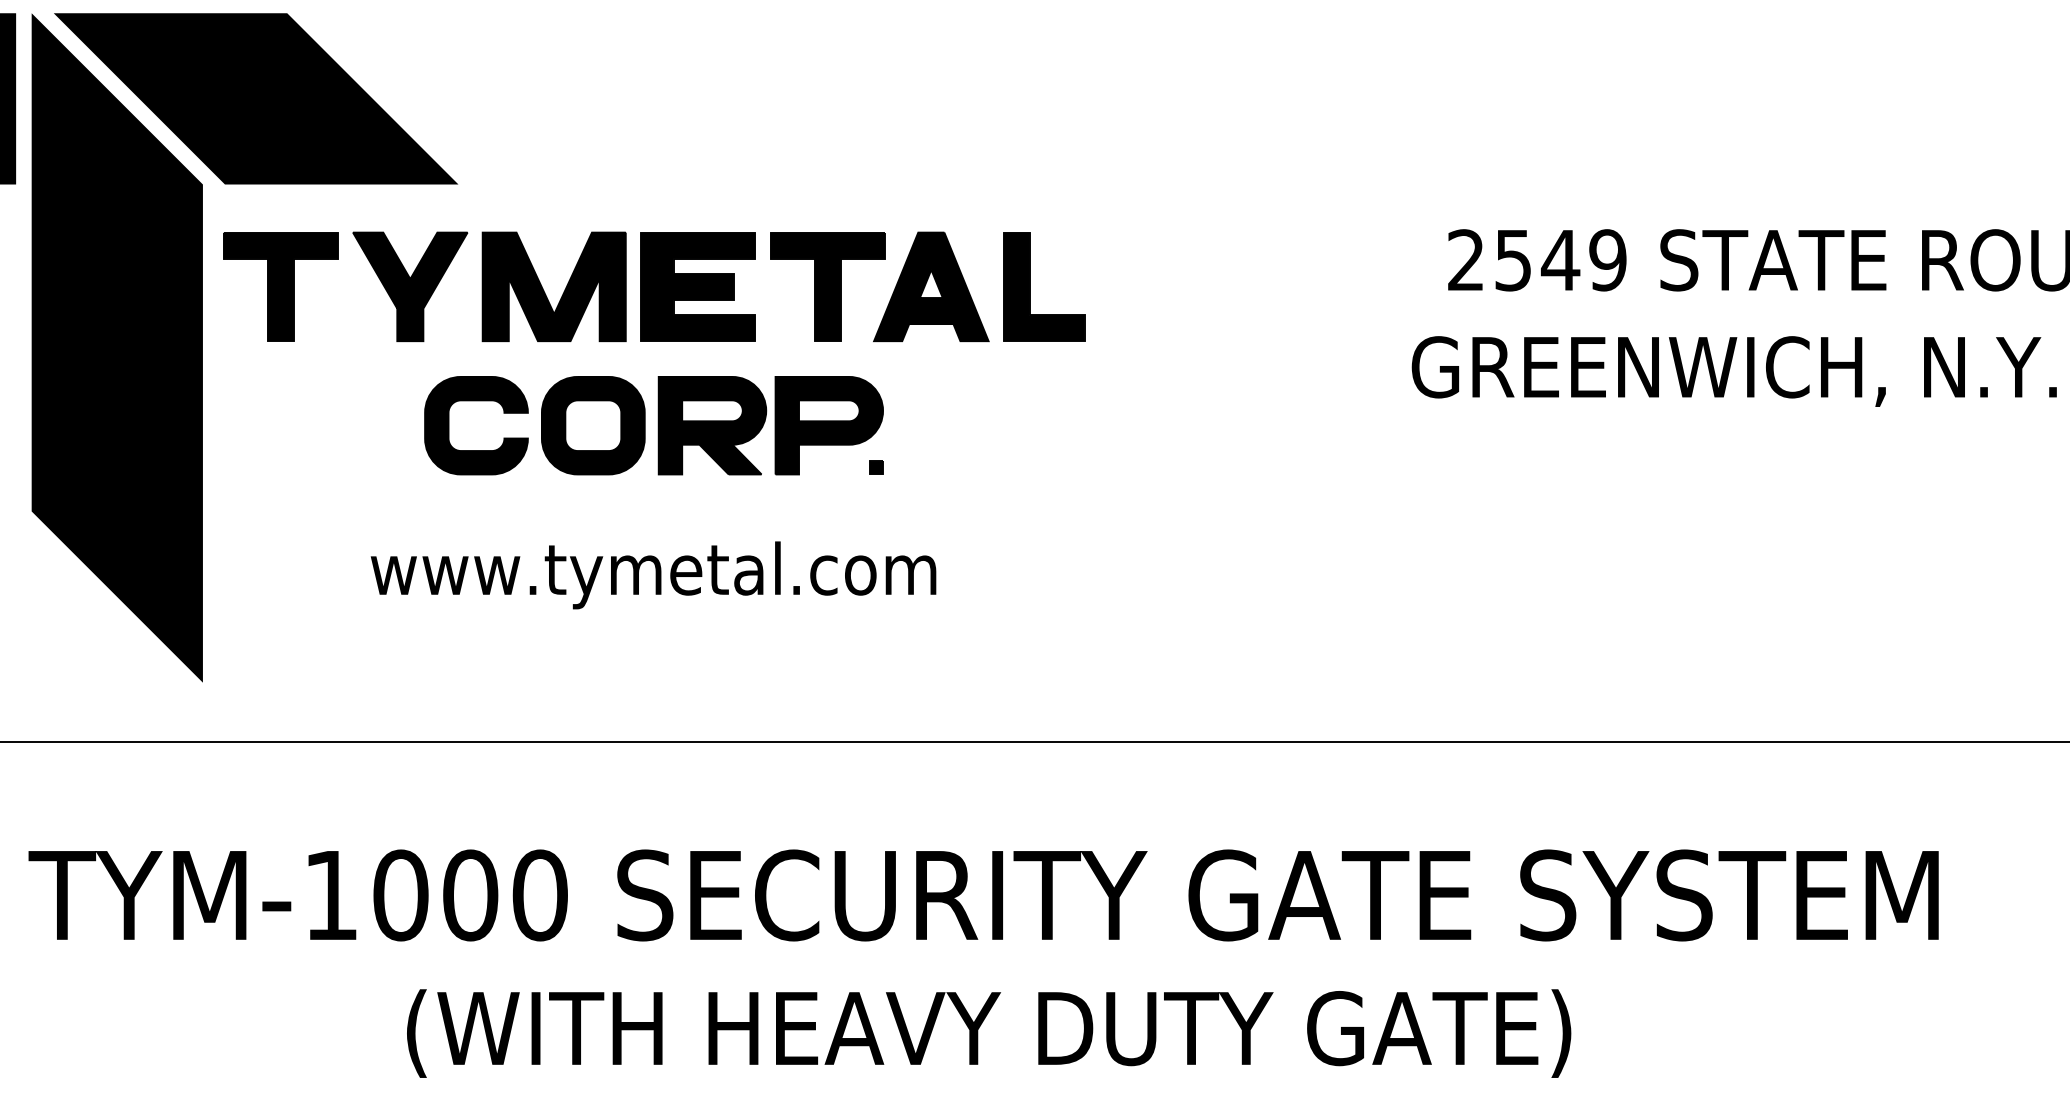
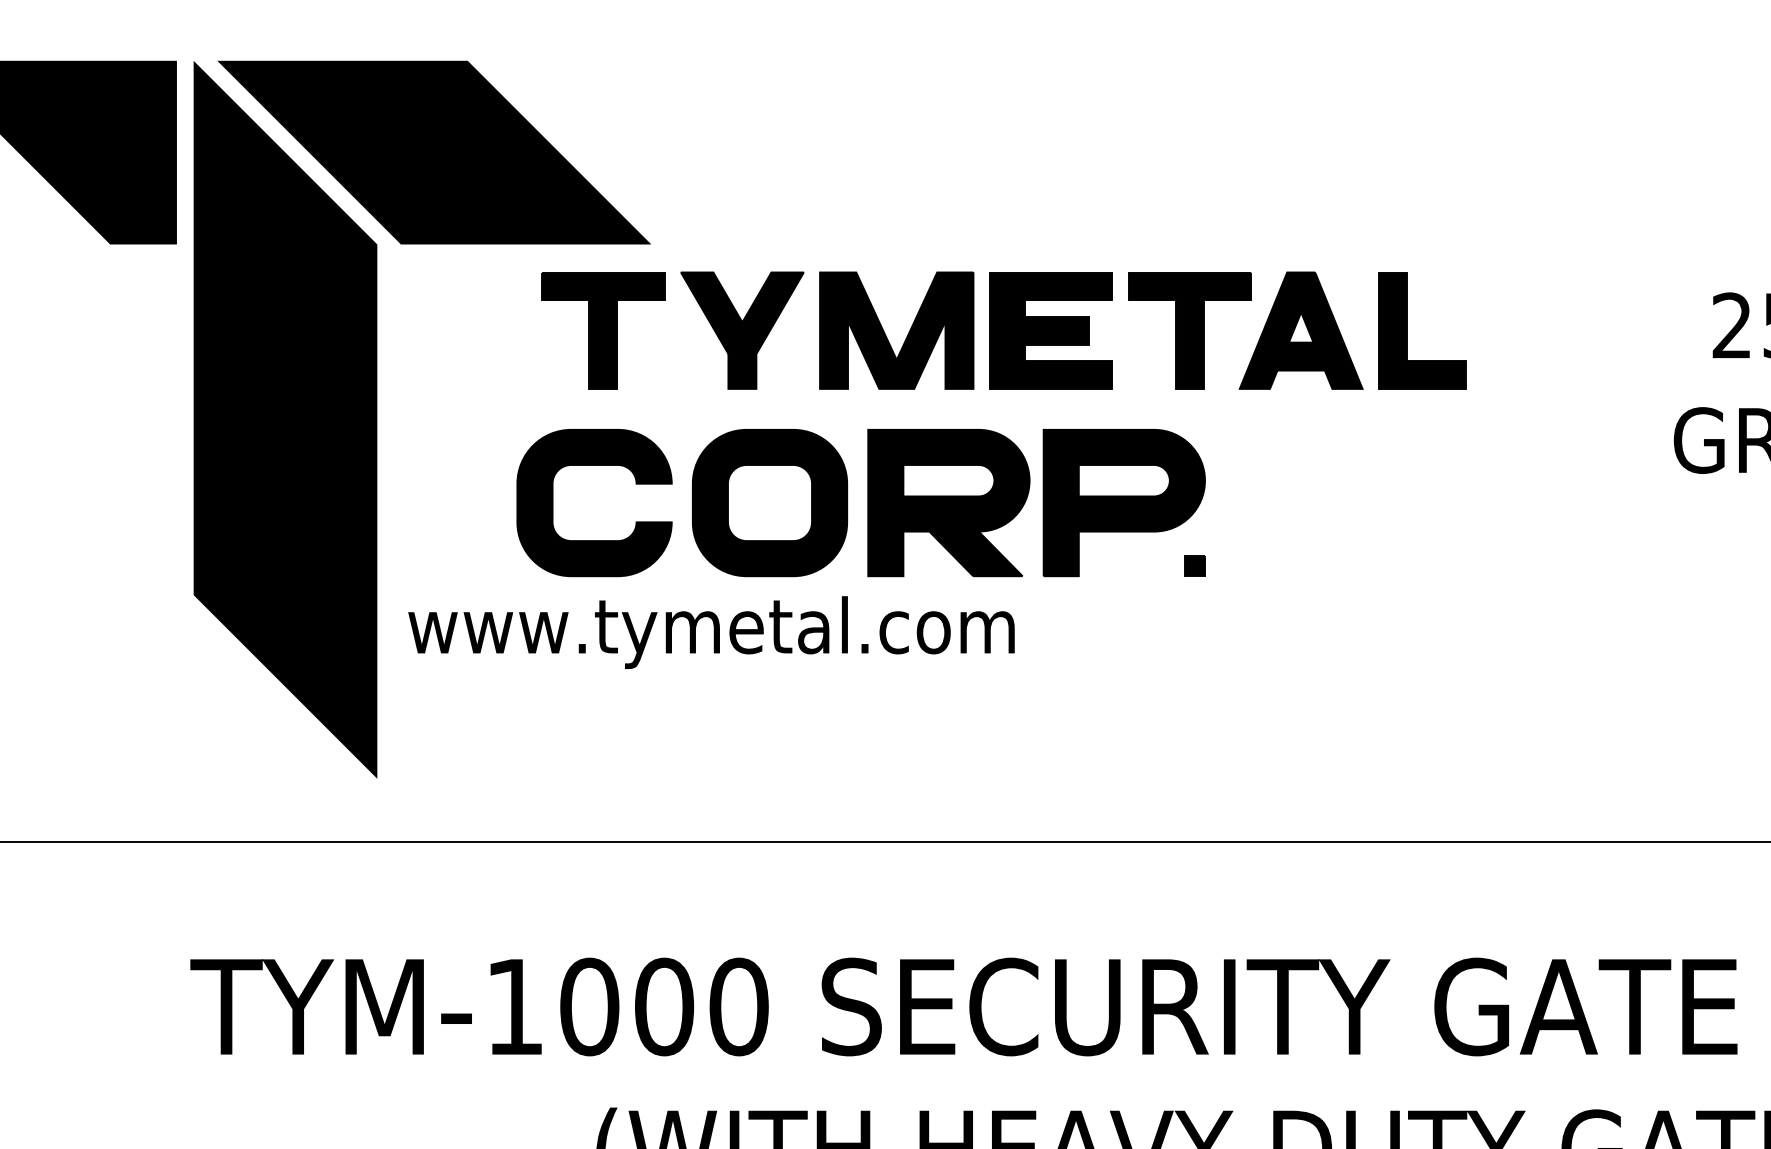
part: (654, 286) -> (1004, 330), moved
part: (653, 425) -> (860, 502), size x1.4
text: (653, 575) -> (711, 632), moved

